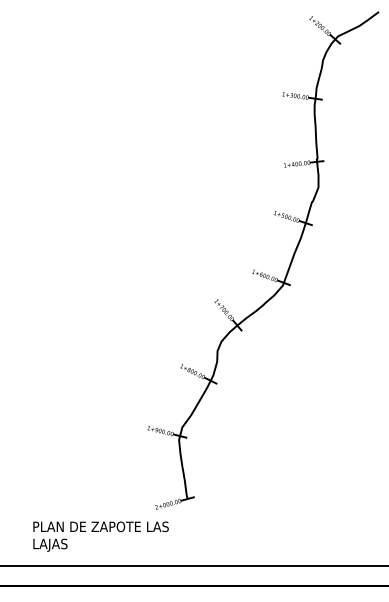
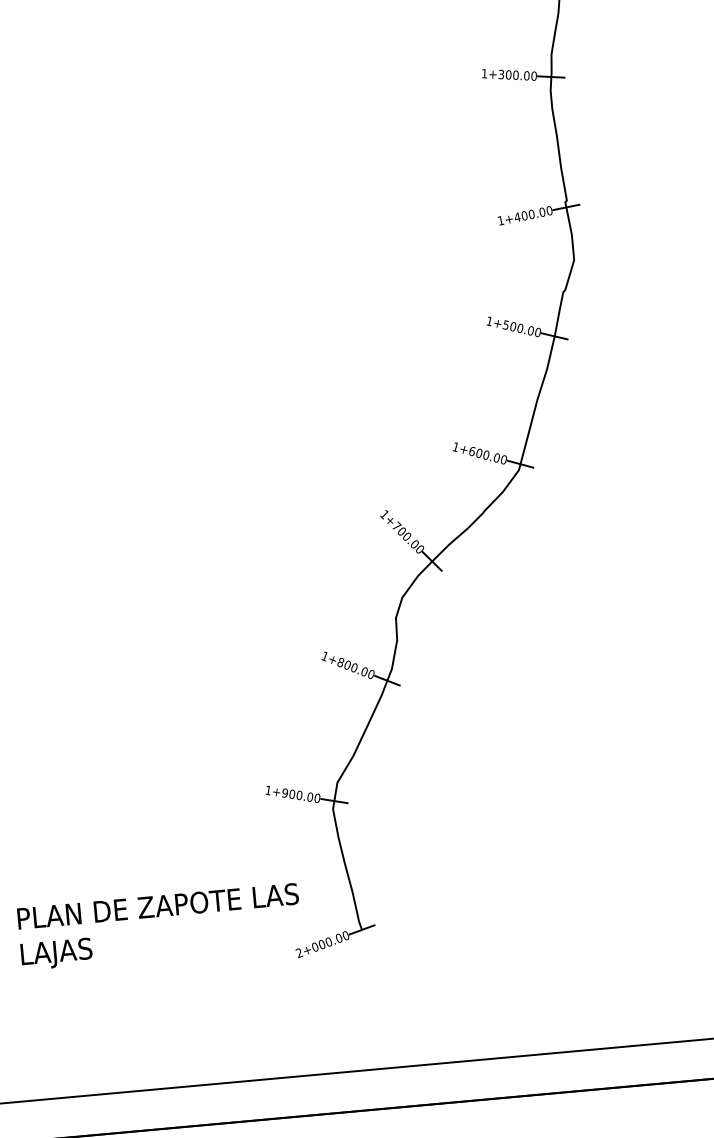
text: (100, 536) -> (158, 926), moved

